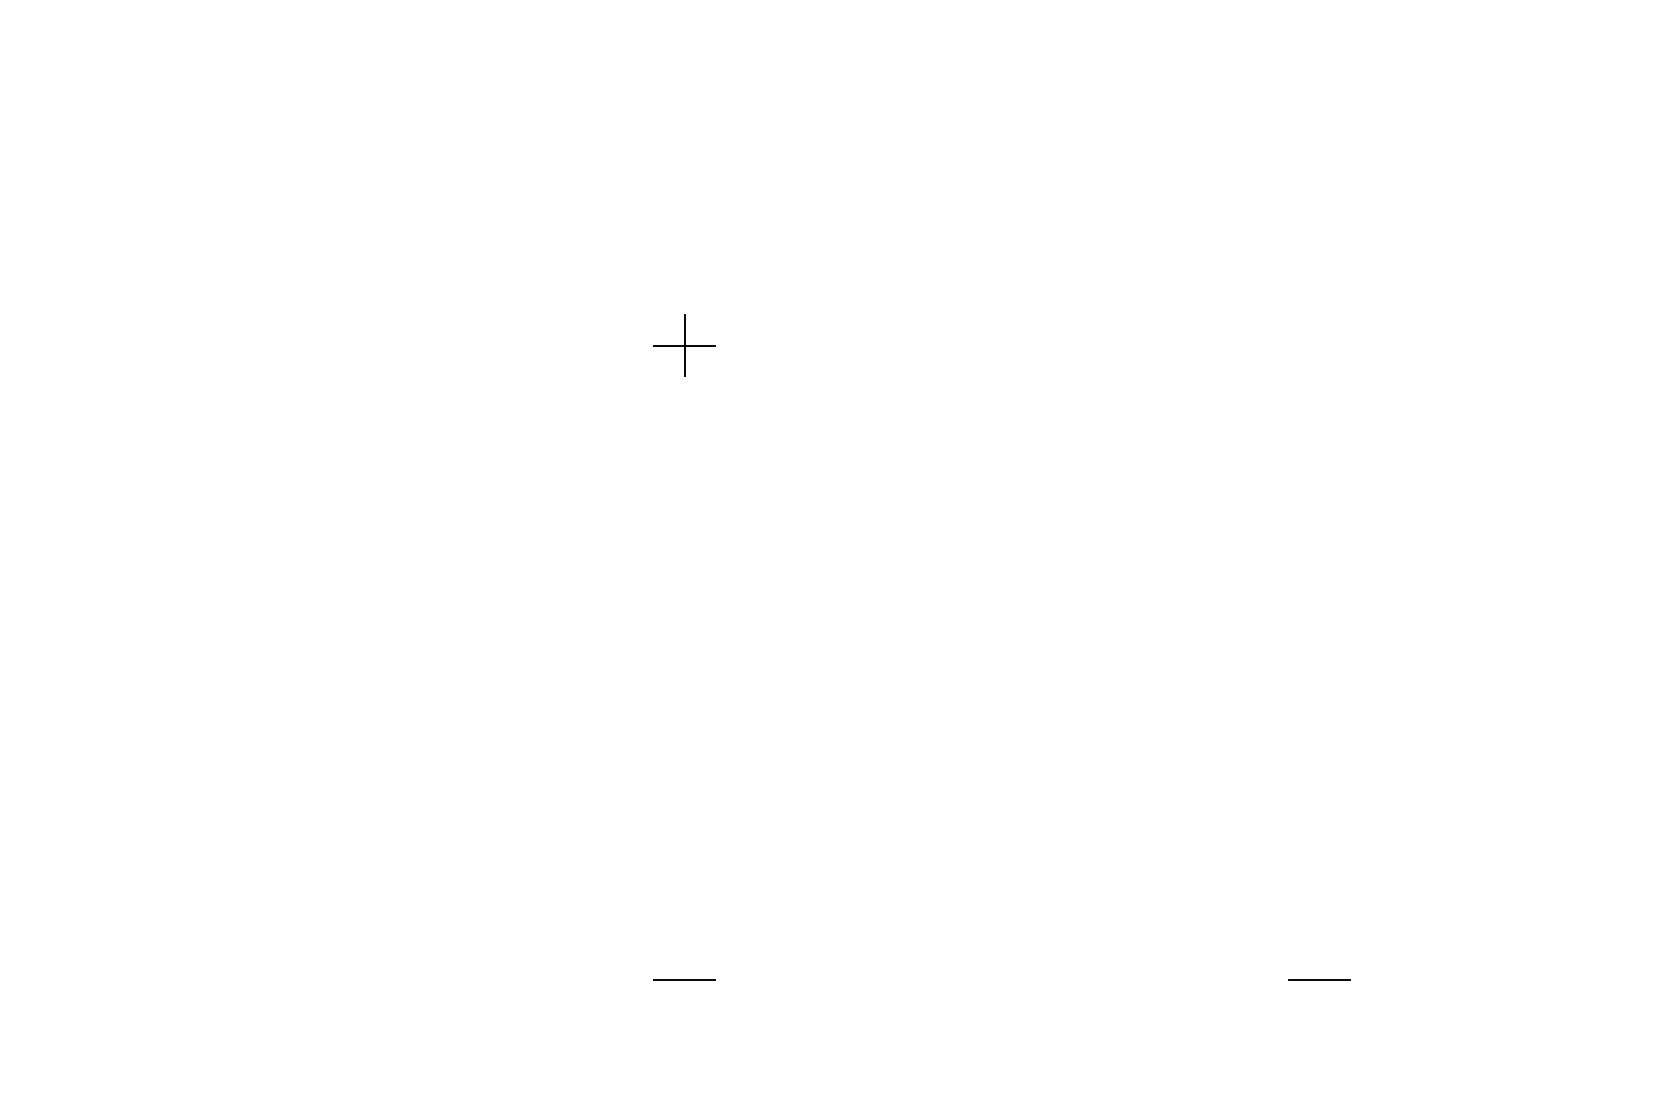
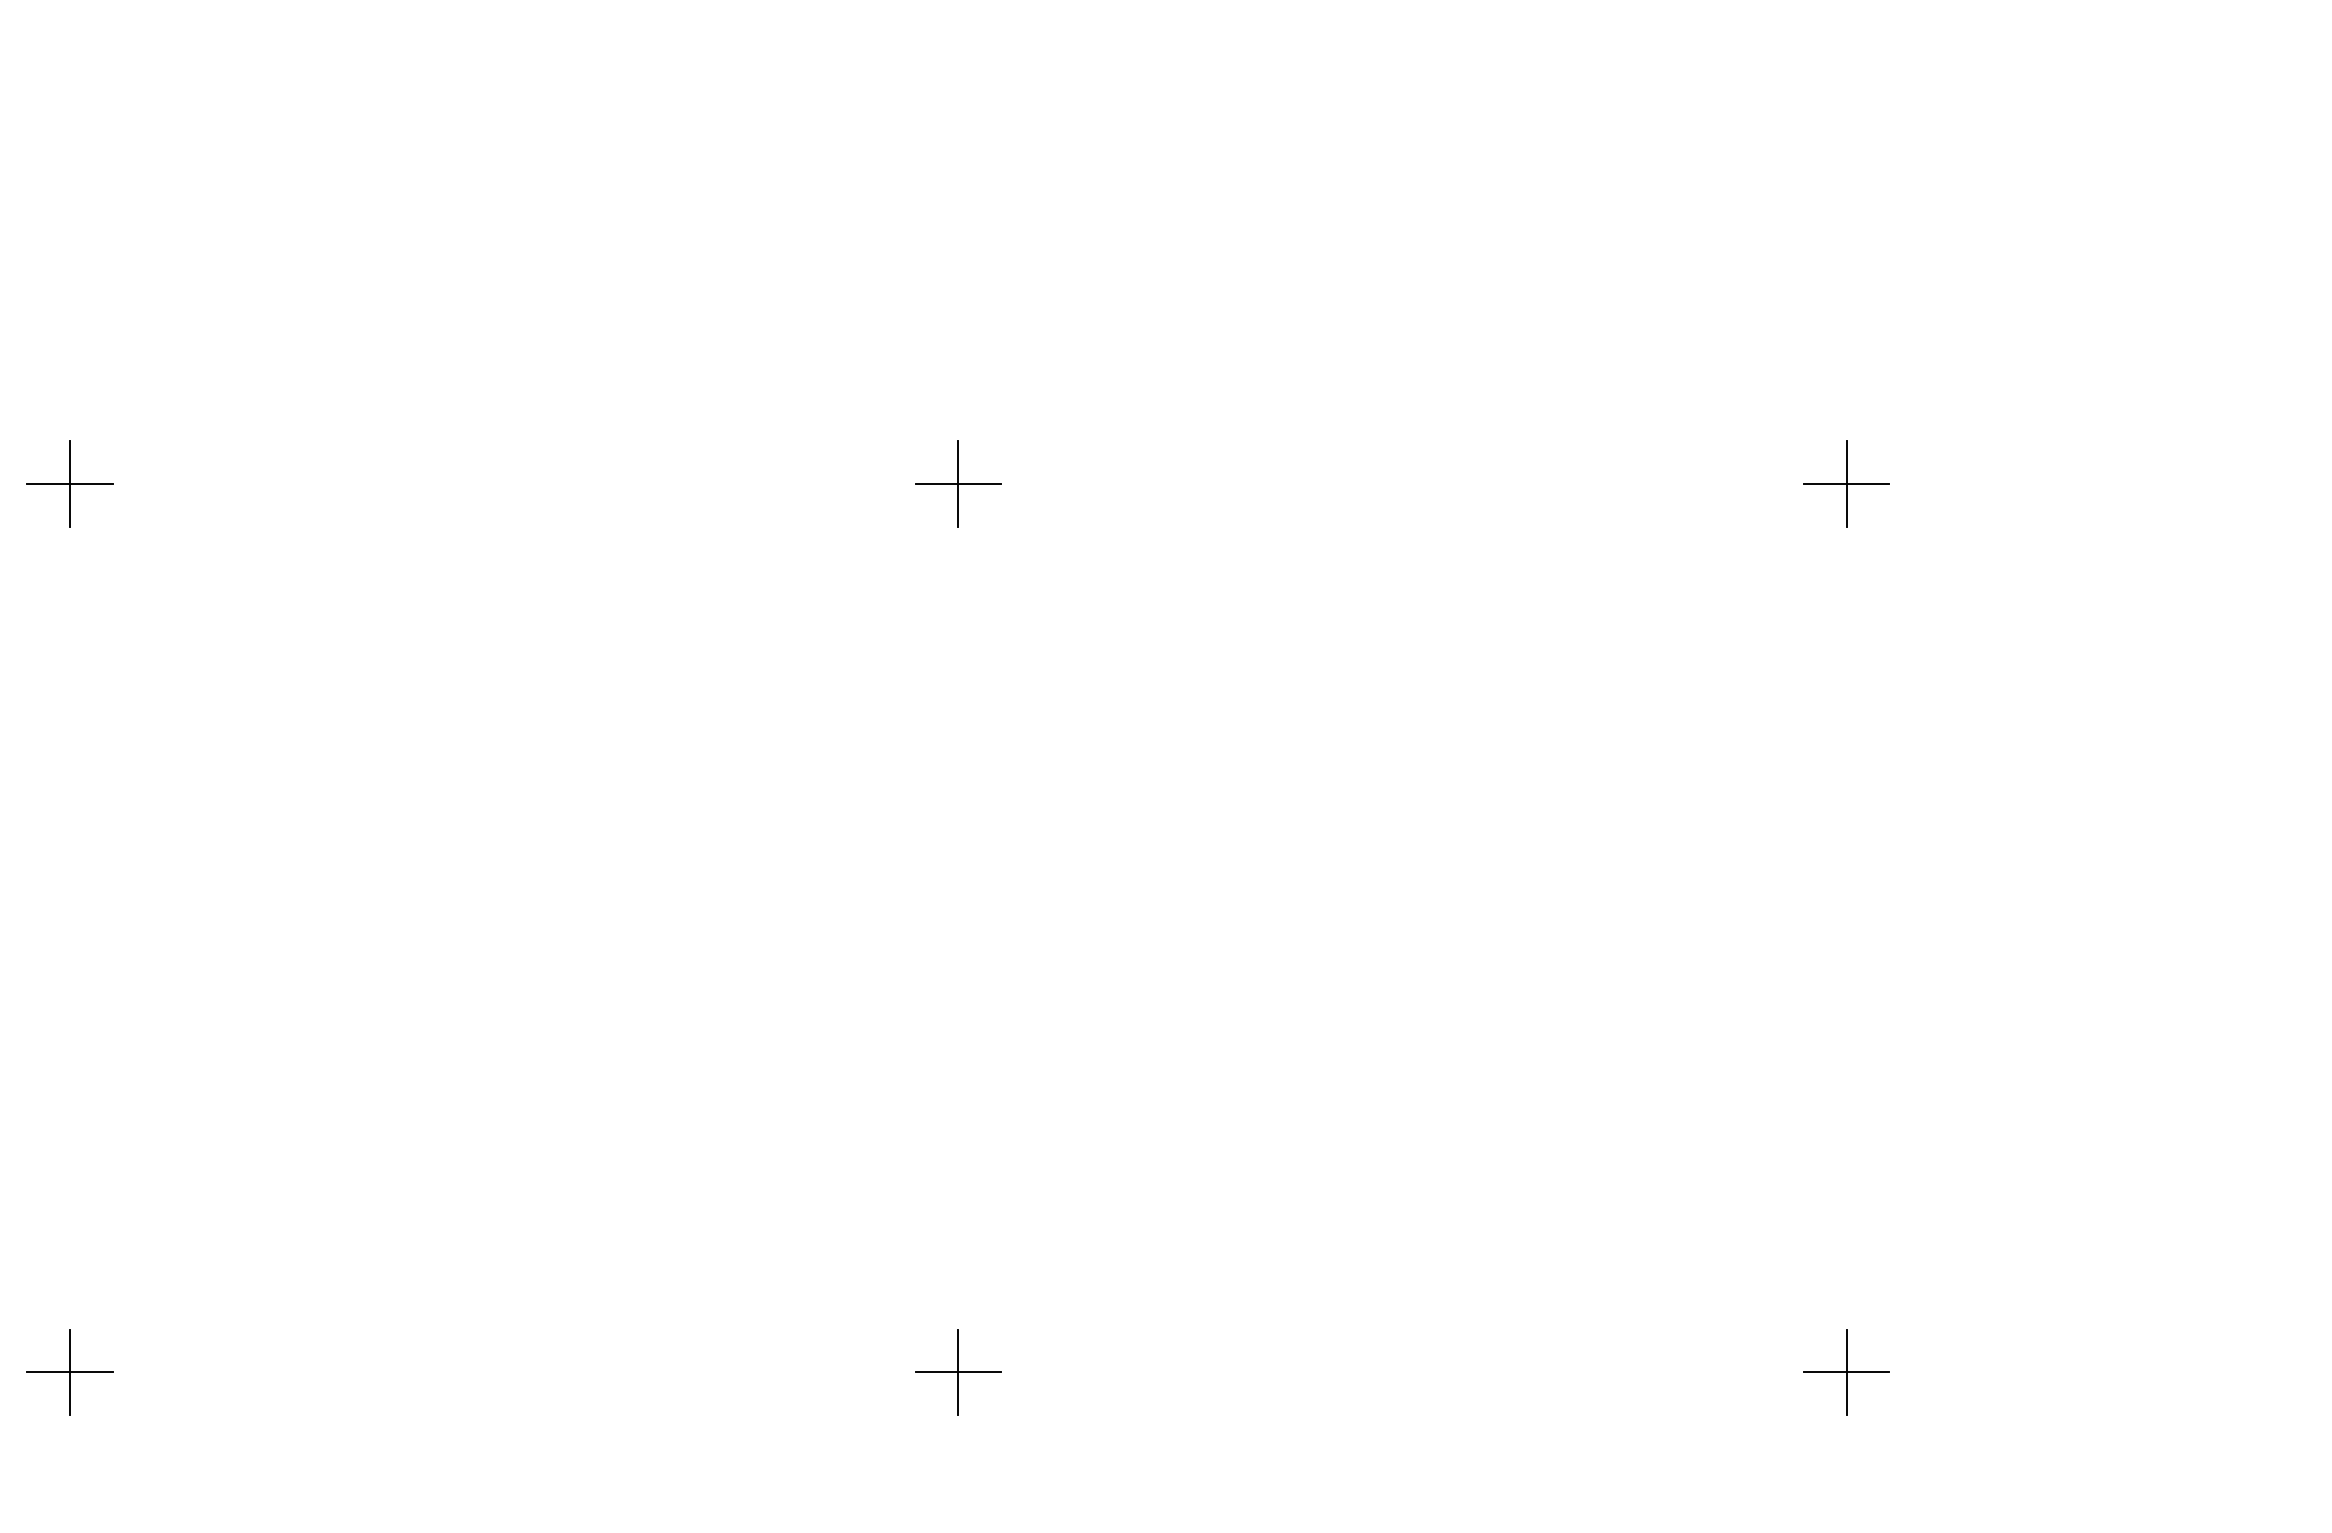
part: (49, 345) -> (69, 483), added
part: (1319, 345) -> (1846, 483), added
line: (684, 979) -> (958, 1371), added
line: (1319, 979) -> (1846, 1371), added
part: (49, 980) -> (69, 1372), added

